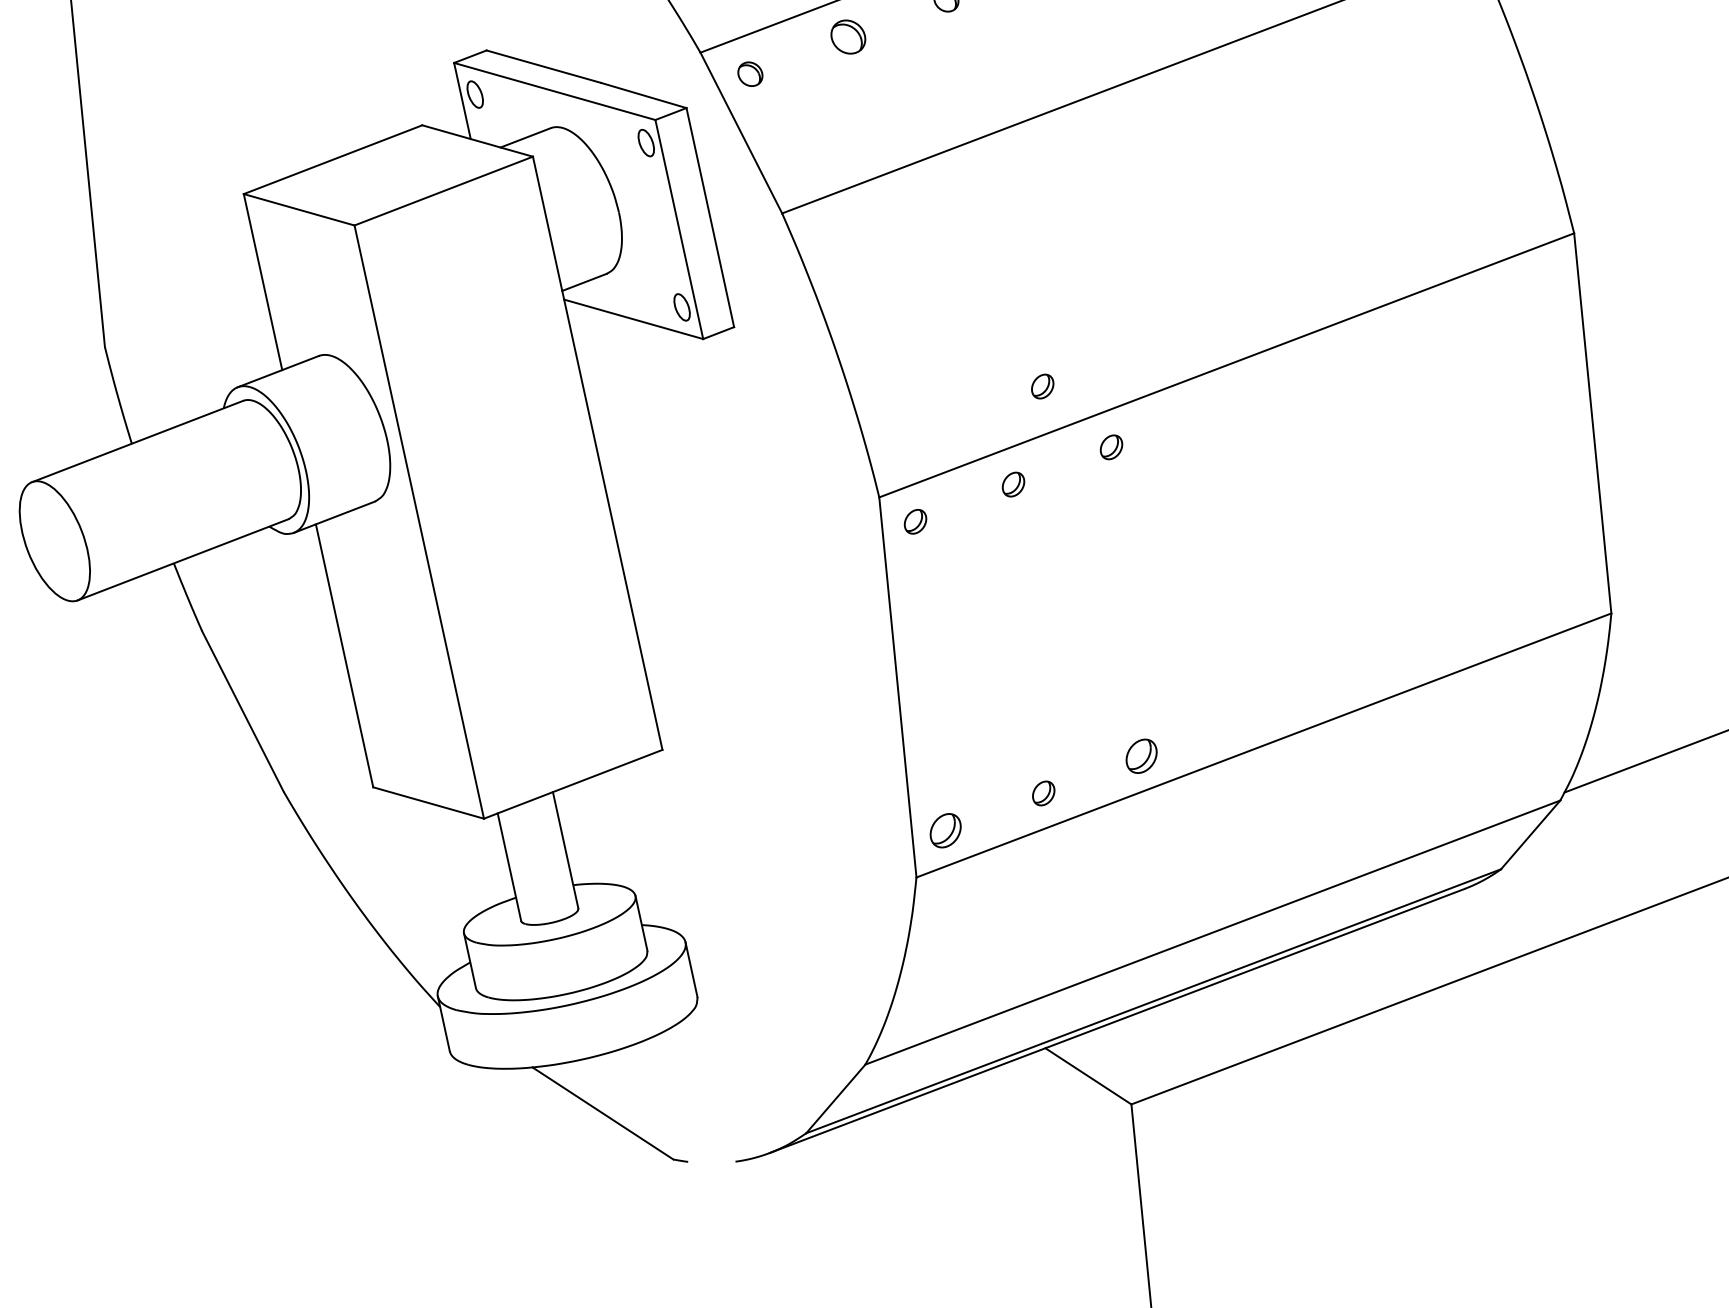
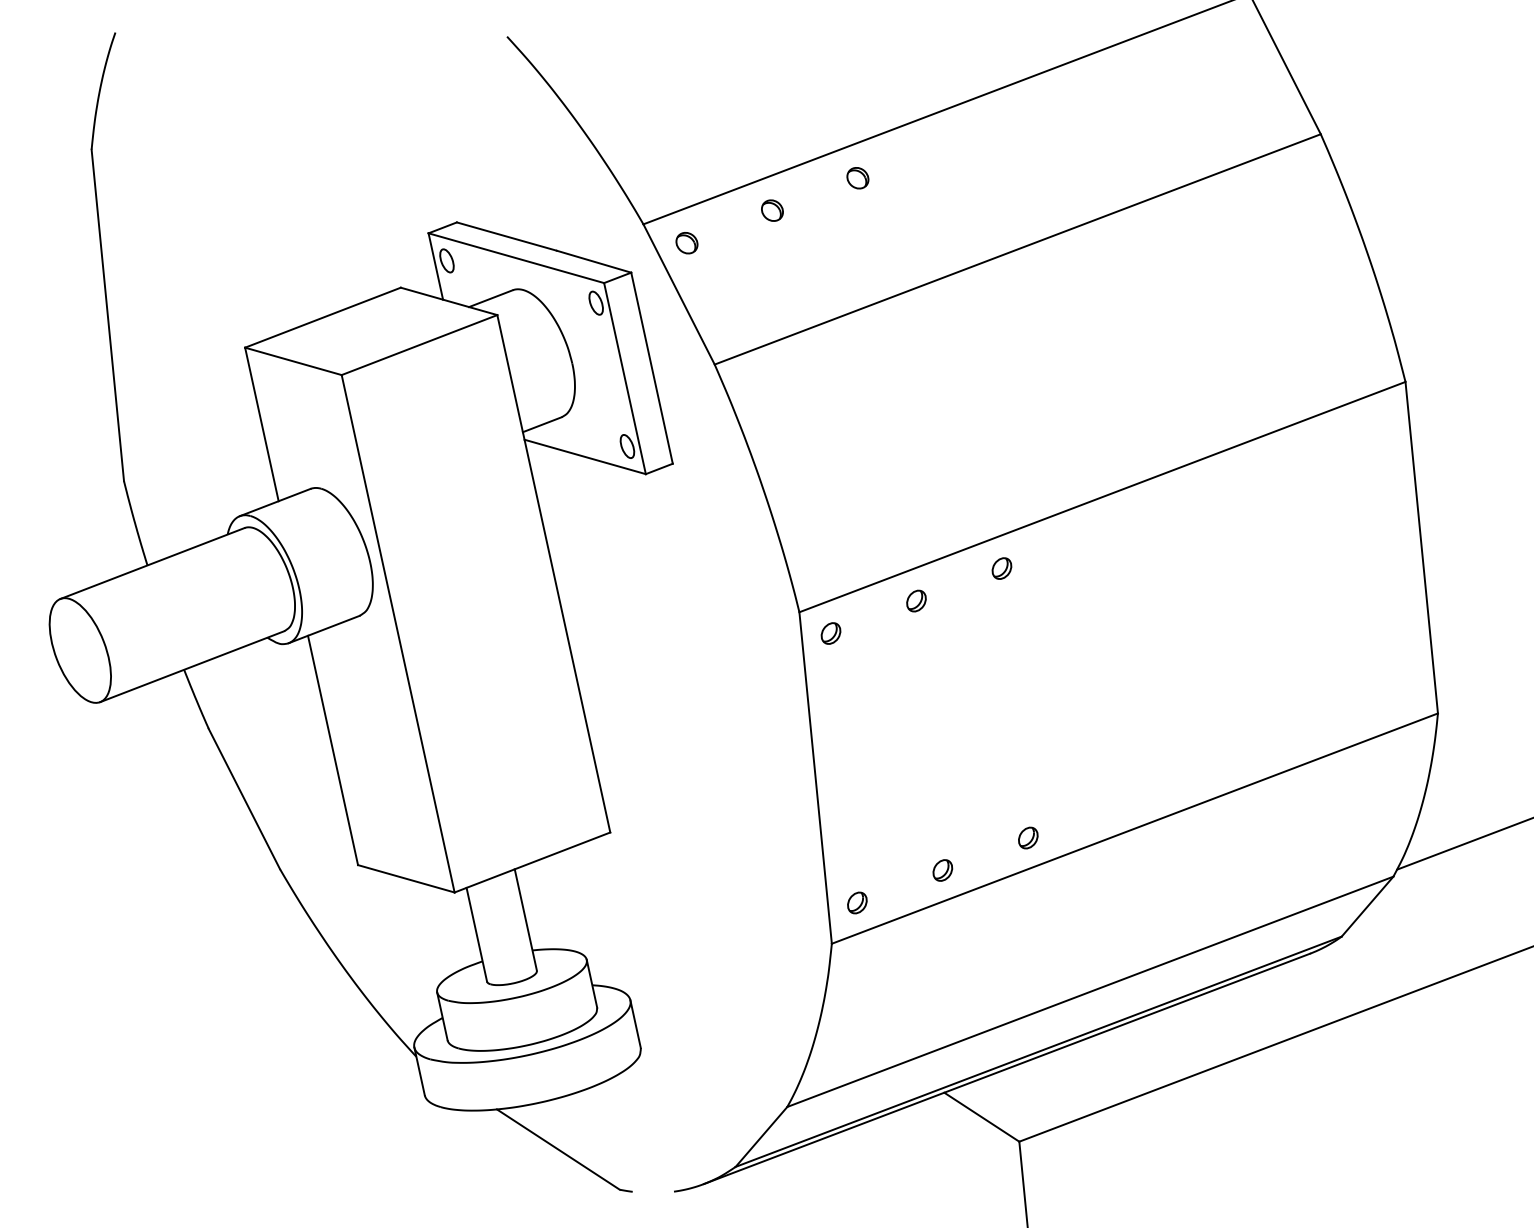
part: (848, 36) -> (772, 210), size x0.71
part: (1042, 386) -> (941, 515), removed
part: (1141, 755) -> (1028, 837), size x0.71
part: (945, 830) -> (857, 902), size x0.71

